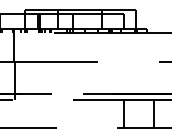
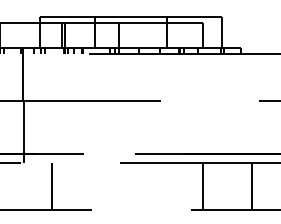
line: (31, 113) -> (51, 185), added

